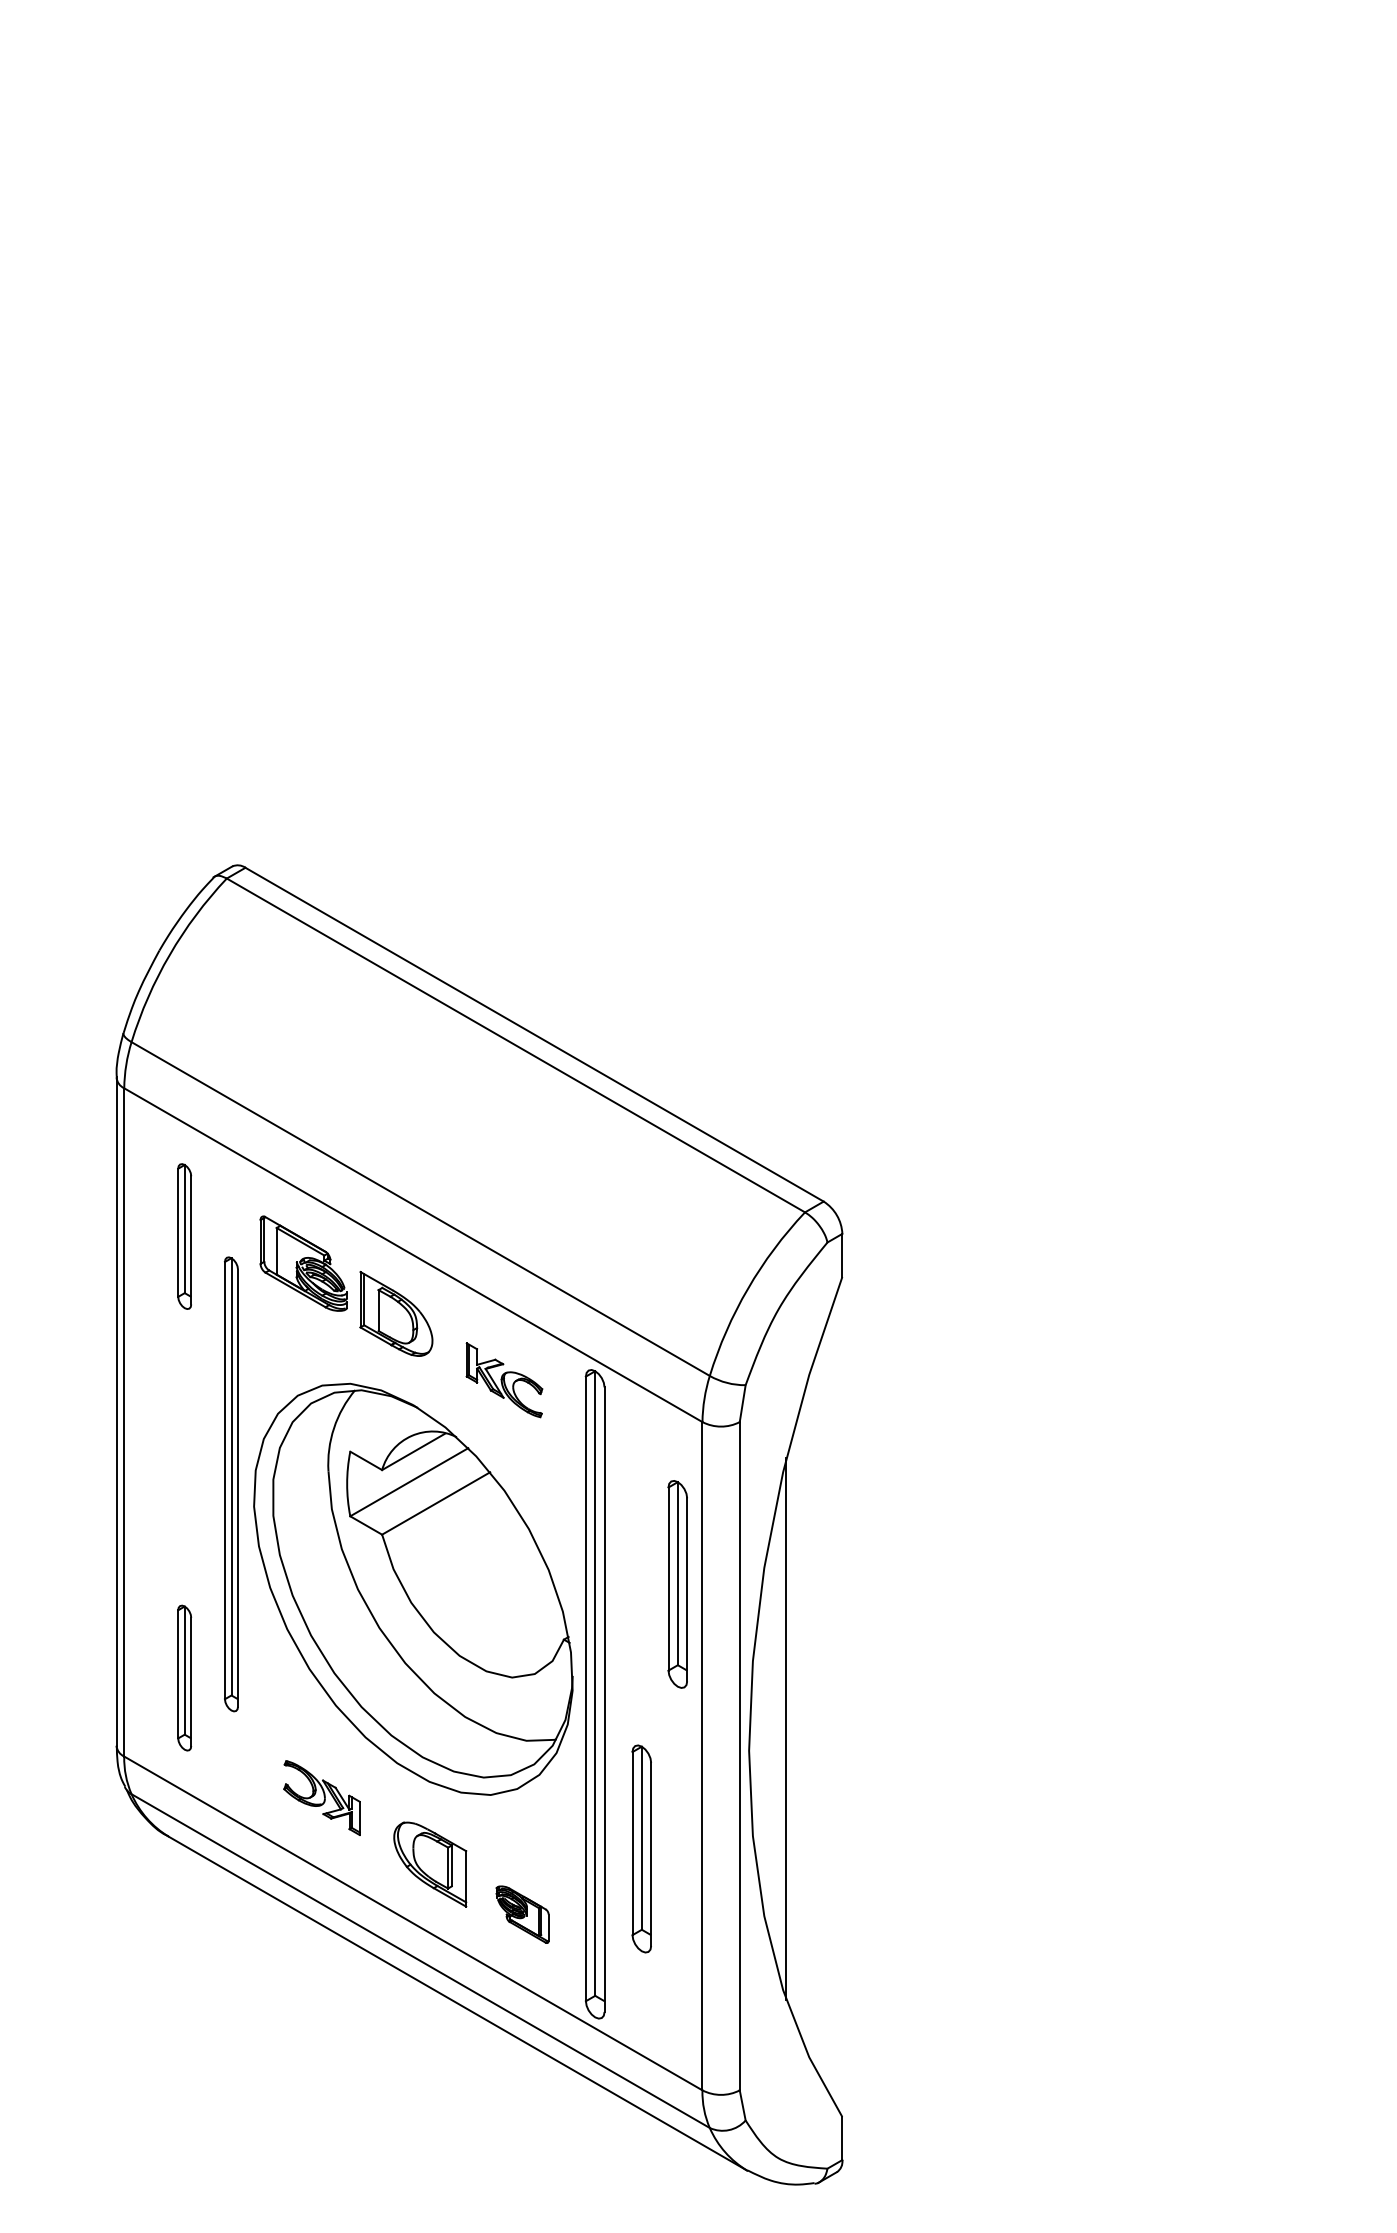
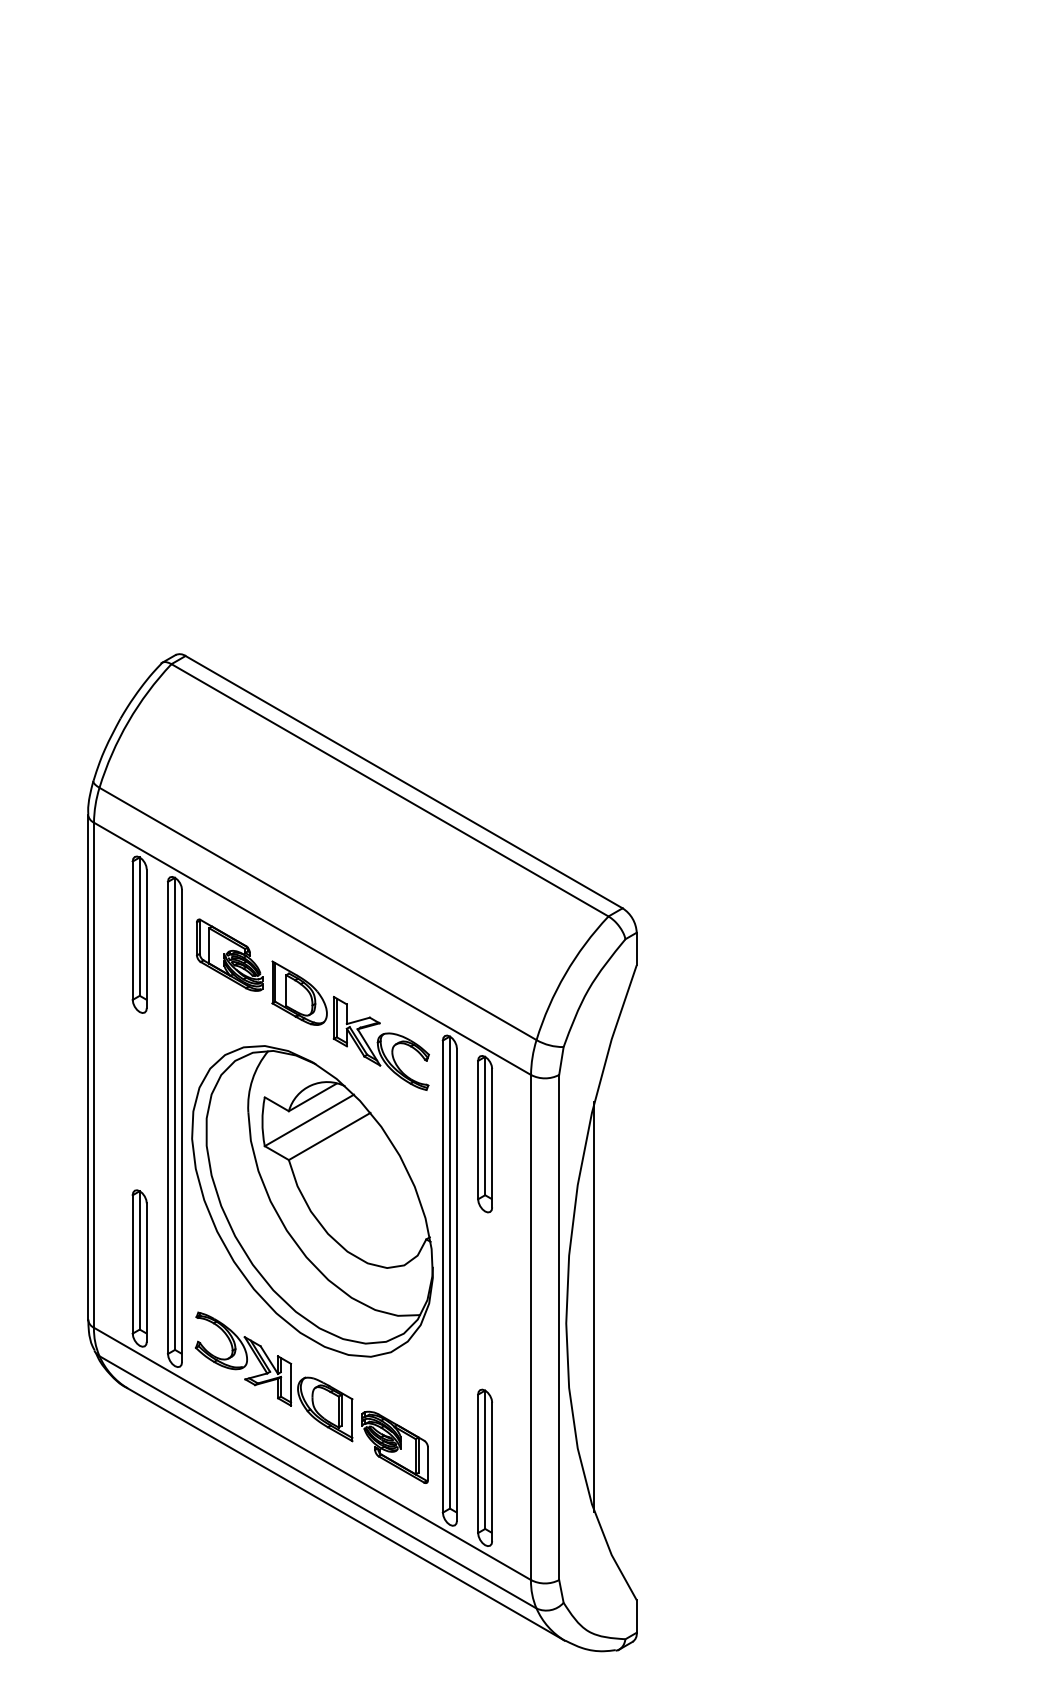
part: (184, 1236) -> (139, 934), size x1.43
part: (504, 1379) -> (381, 1042), size x1.67
part: (231, 1484) -> (175, 1122), size x1.43
part: (677, 1584) -> (484, 1134), moved
part: (184, 1677) -> (139, 1268), size x1.43
part: (321, 1797) -> (243, 1358), size x1.67
part: (641, 1848) -> (484, 1467), moved
part: (522, 1914) -> (394, 1447), size x1.67

